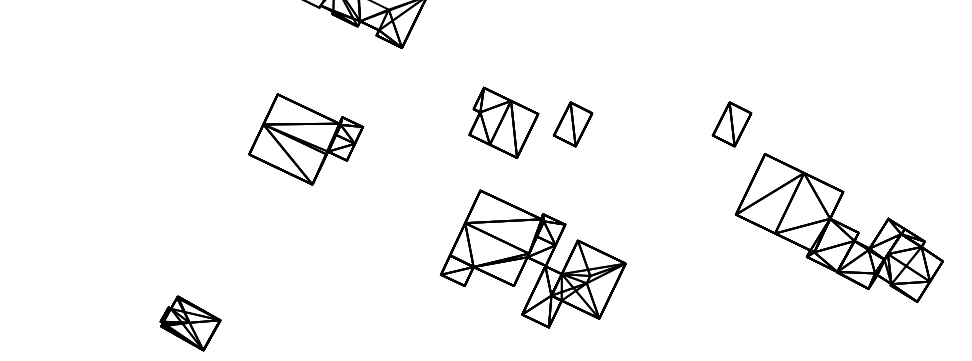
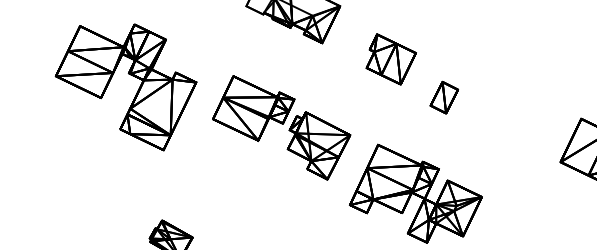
part: (142, 117) -> (136, 92), added
part: (503, 122) -> (391, 59), moved
part: (731, 124) -> (557, 97), removed
part: (397, 191) -> (318, 145), added

